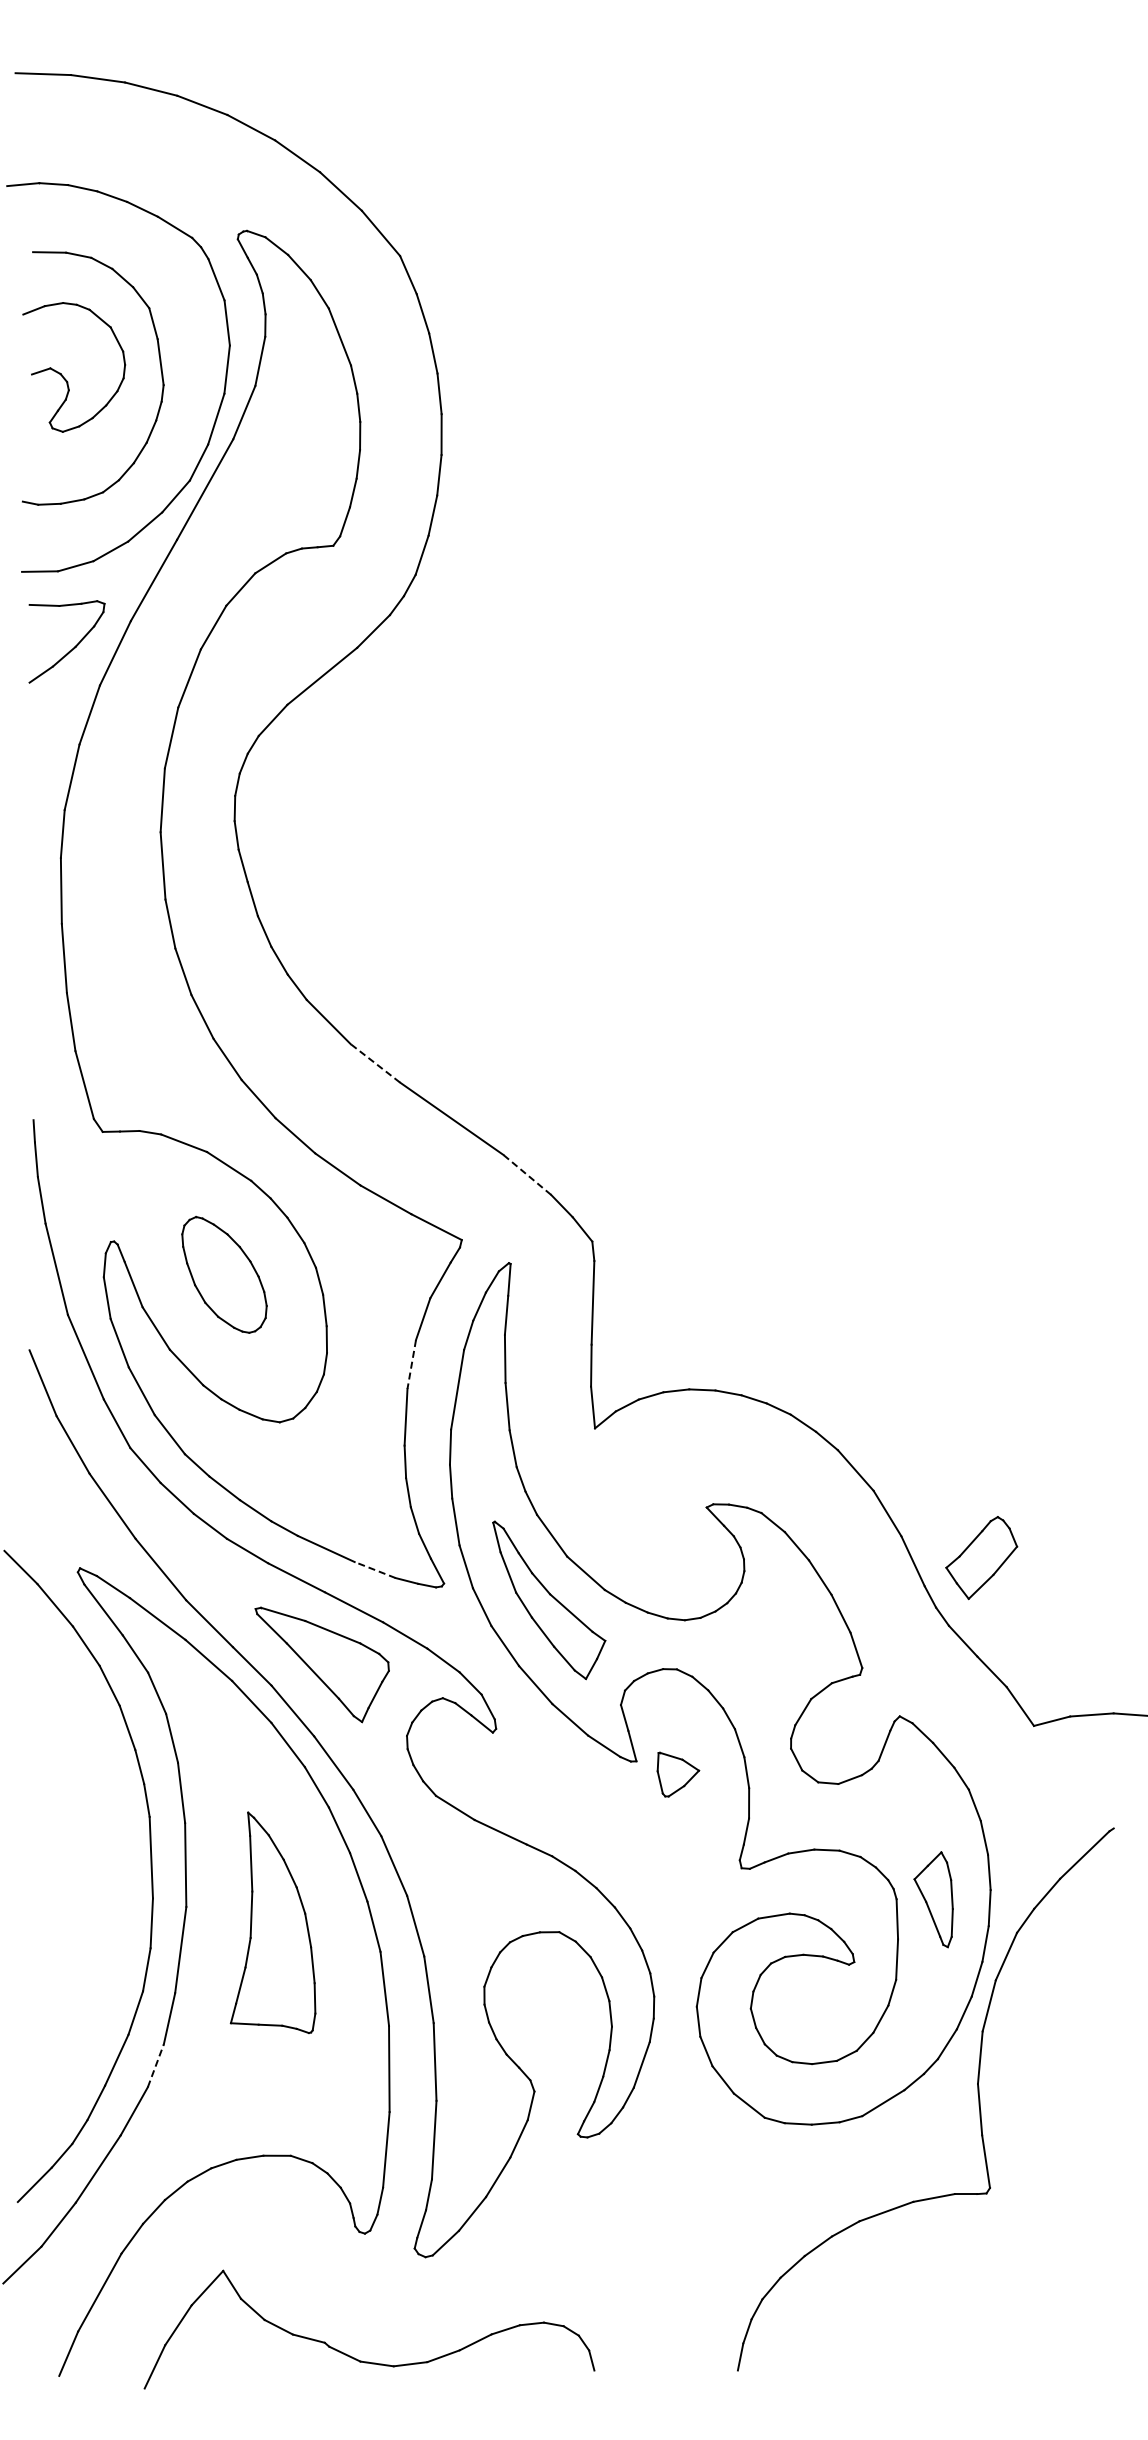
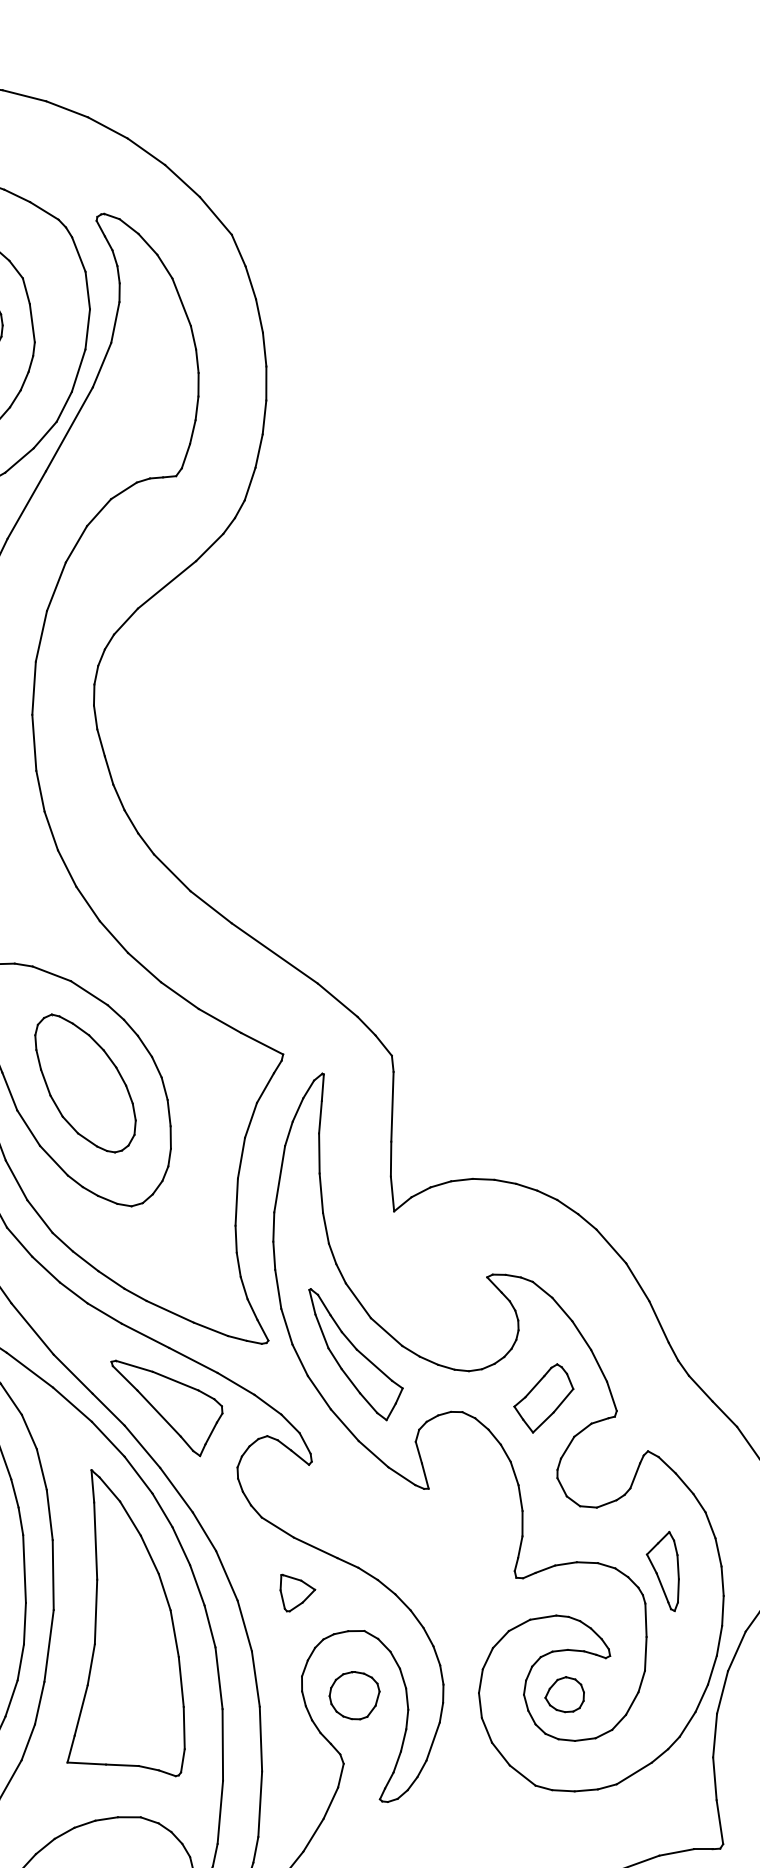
line: (374, 1062) -> (210, 906), dashed -> solid
line: (526, 1174) -> (337, 999), dashed -> solid
part: (224, 1274) -> (85, 1083), size x1.43
line: (411, 1364) -> (241, 1158), dashed -> solid
part: (981, 1558) -> (543, 1398), moved
line: (375, 1570) -> (211, 1329), dashed -> solid
part: (678, 1774) -> (297, 1592), moved
part: (933, 1899) -> (662, 1571), moved
part: (272, 1922) -> (125, 1622), size x1.67
part: (799, 2008) -> (564, 1694), added
part: (547, 2009) -> (354, 1695), added
line: (155, 2065) -> (28, 1742), dashed -> solid

